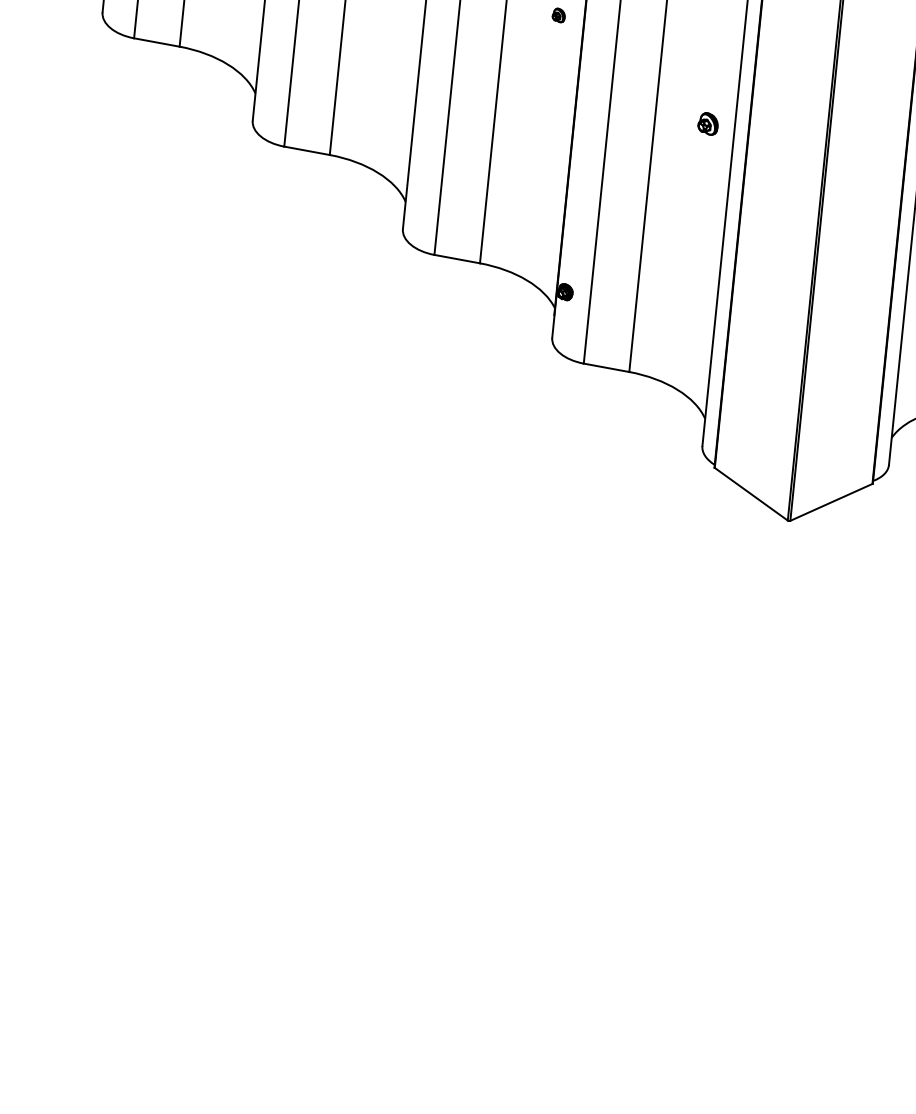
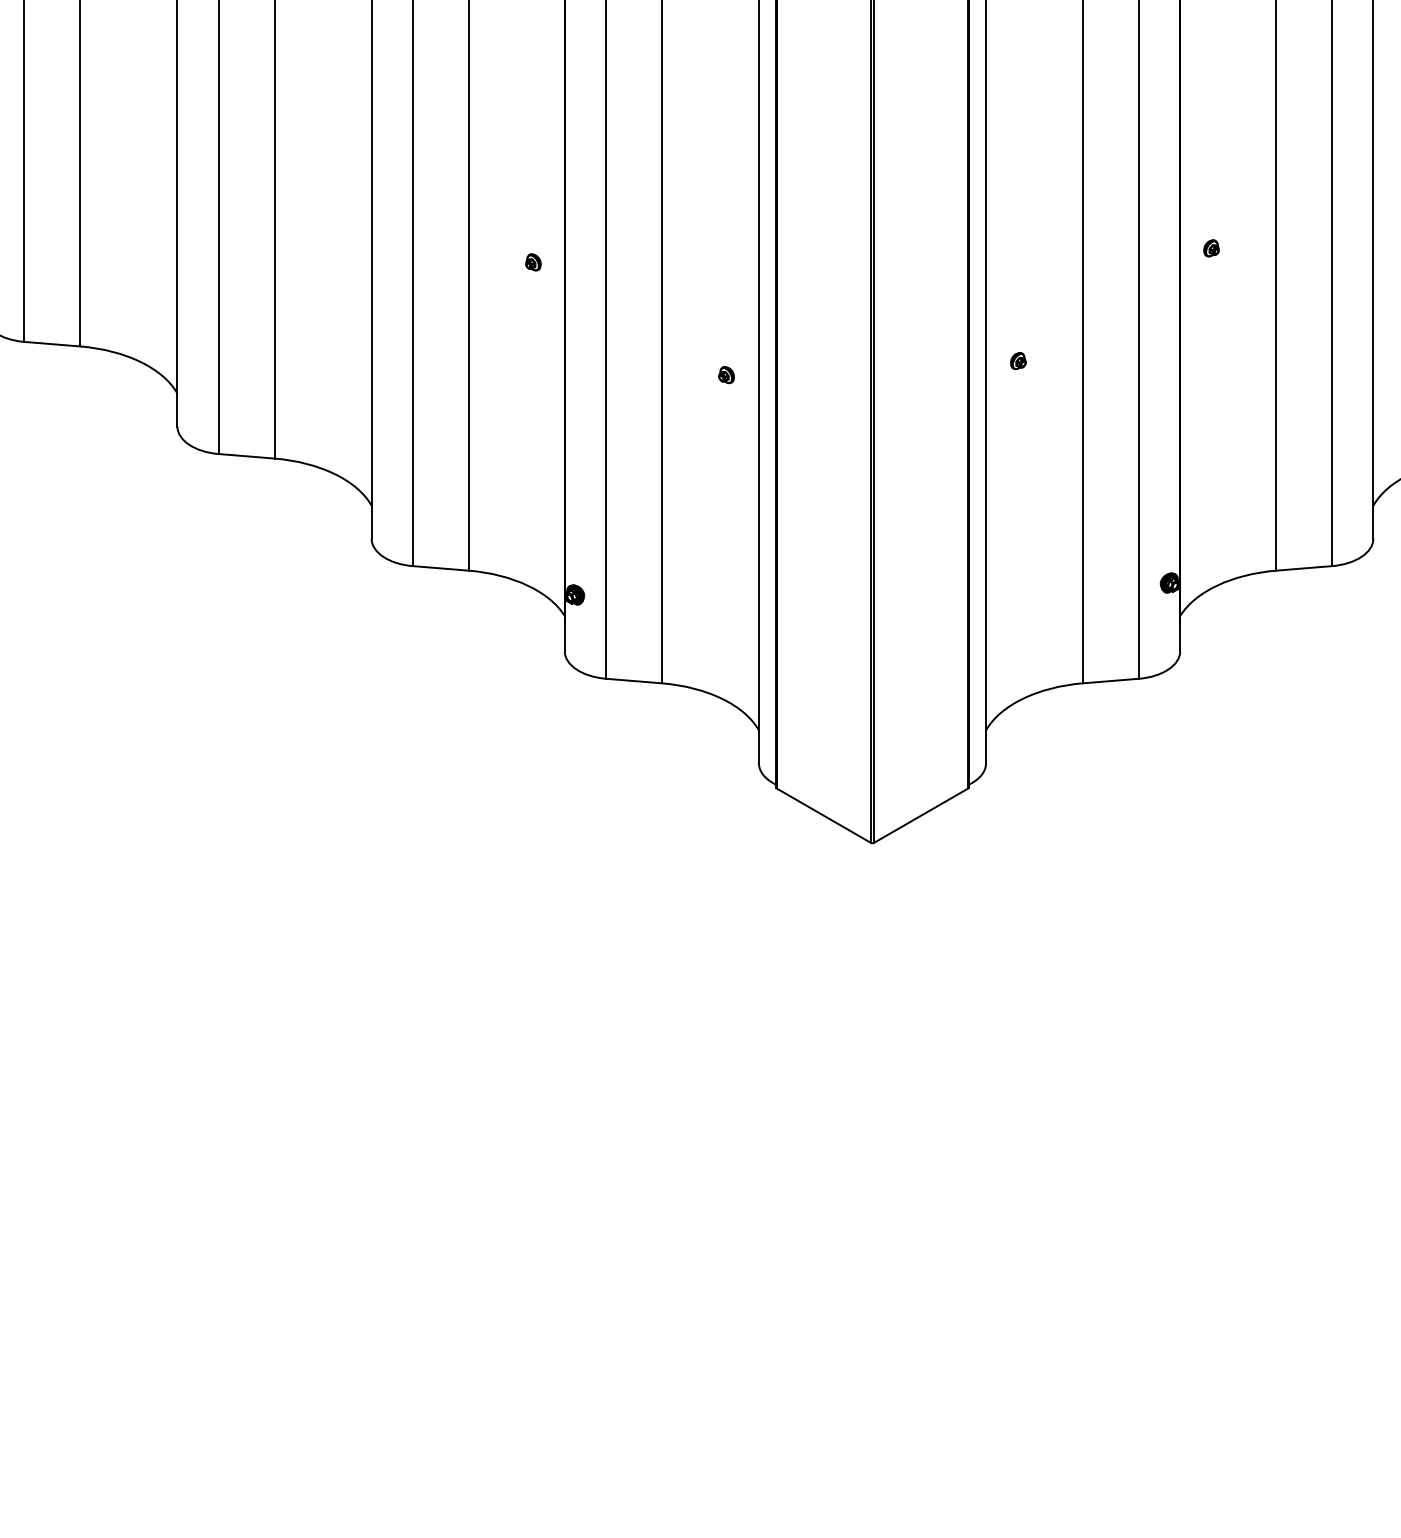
part: (708, 124) -> (726, 375), size x0.62

